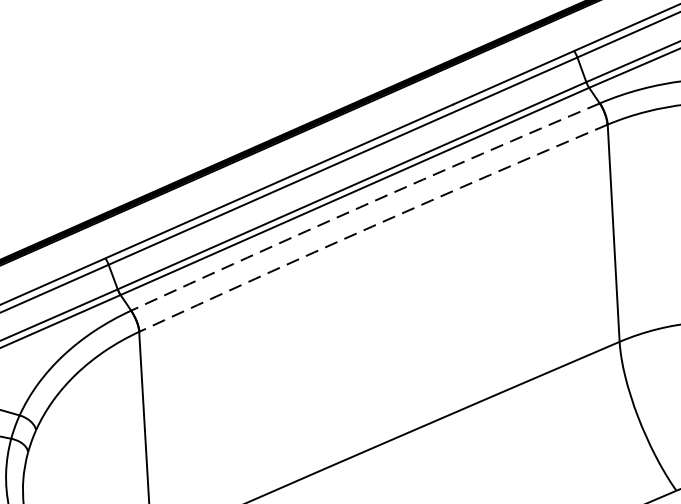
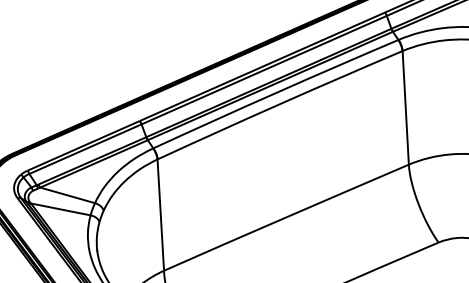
arc: (364, 205) -> (275, 93), dashed -> solid
arc: (372, 226) -> (279, 104), dashed -> solid

